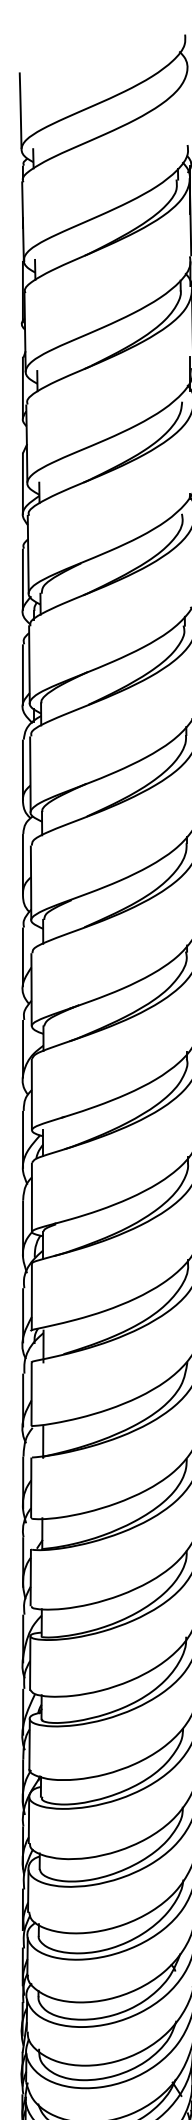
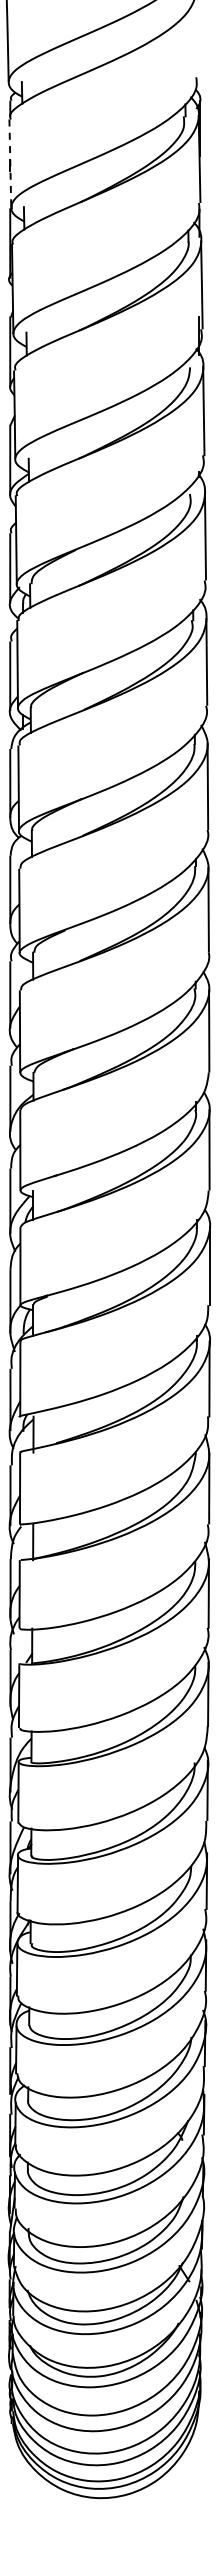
line: (23, 221) -> (10, 163), solid -> dashed

